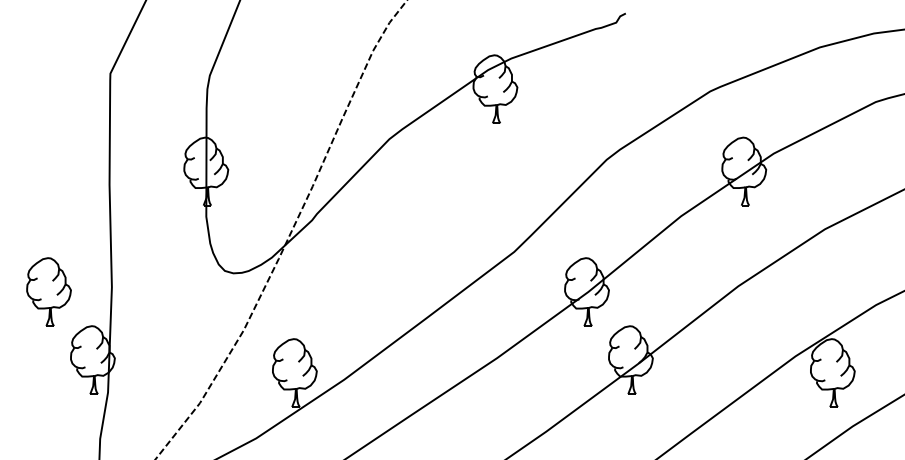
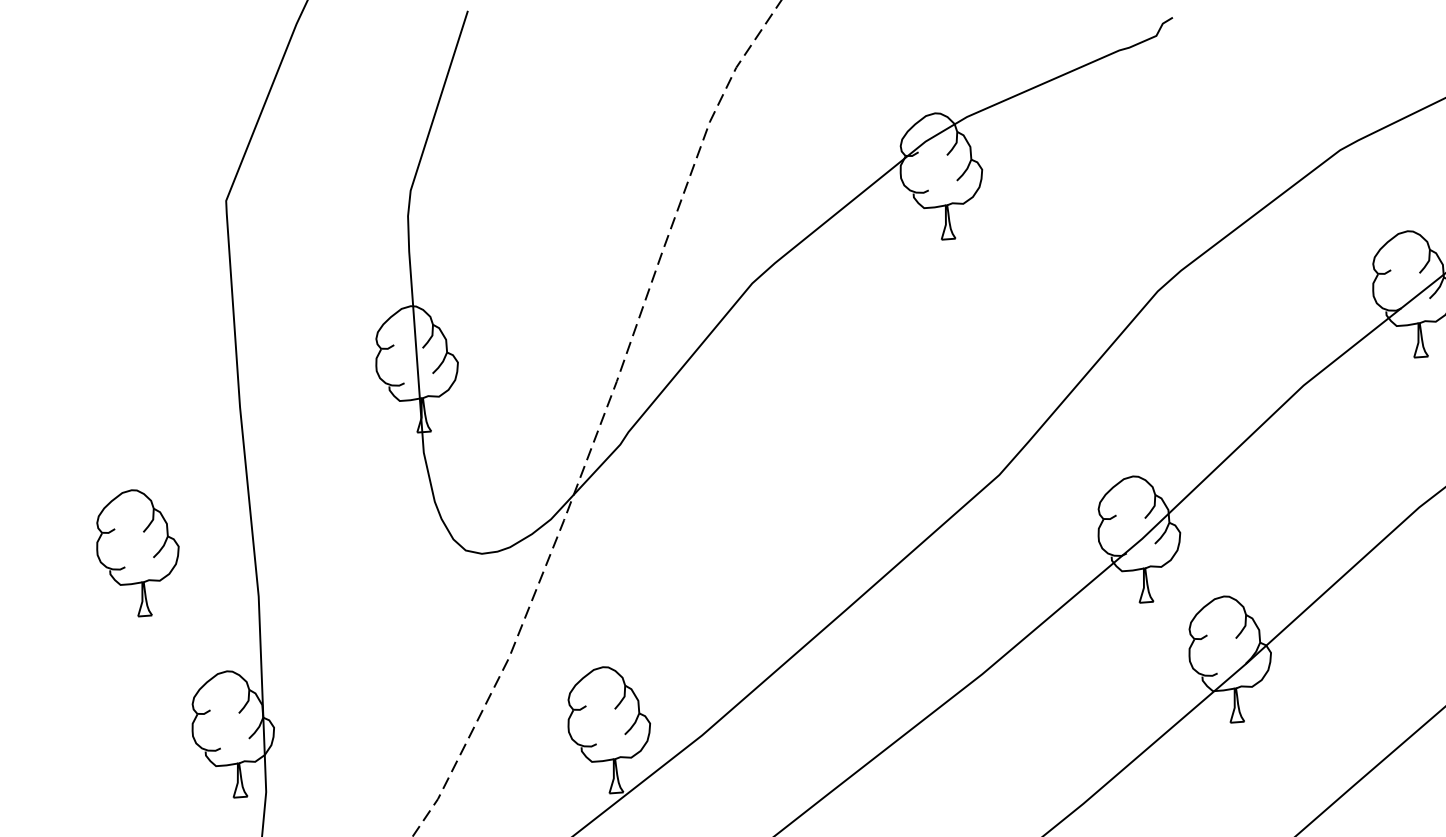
part: (48, 291) -> (137, 552), moved

